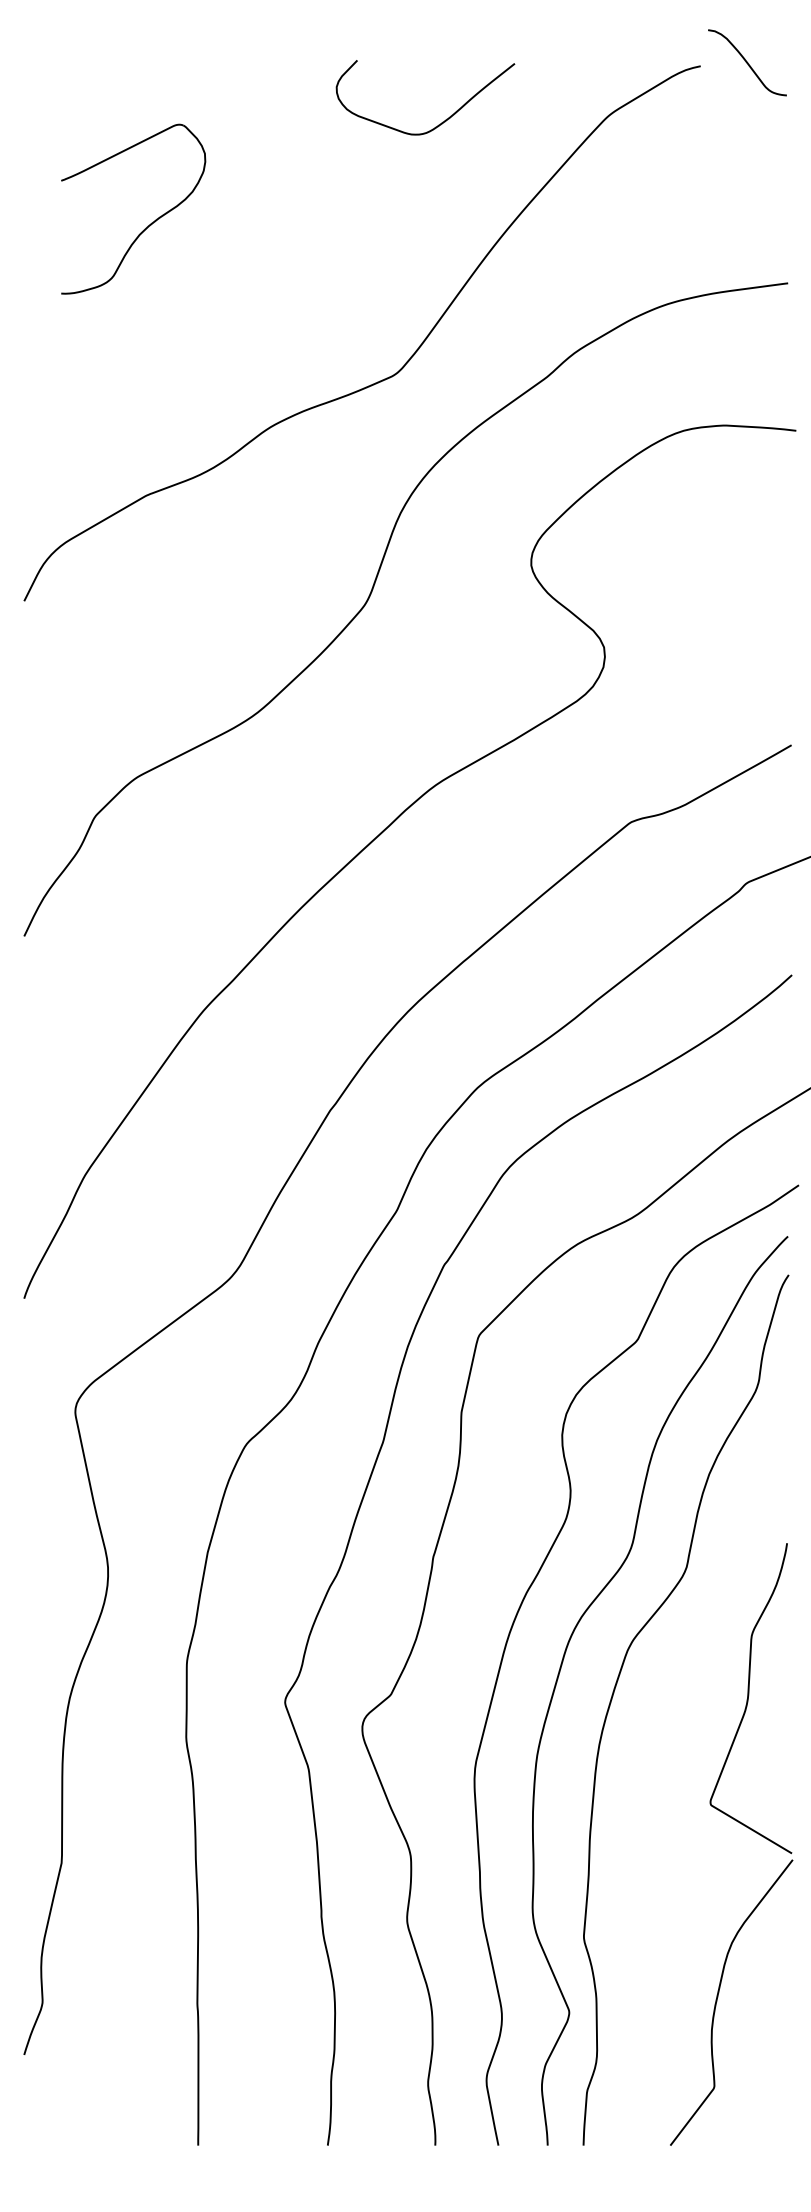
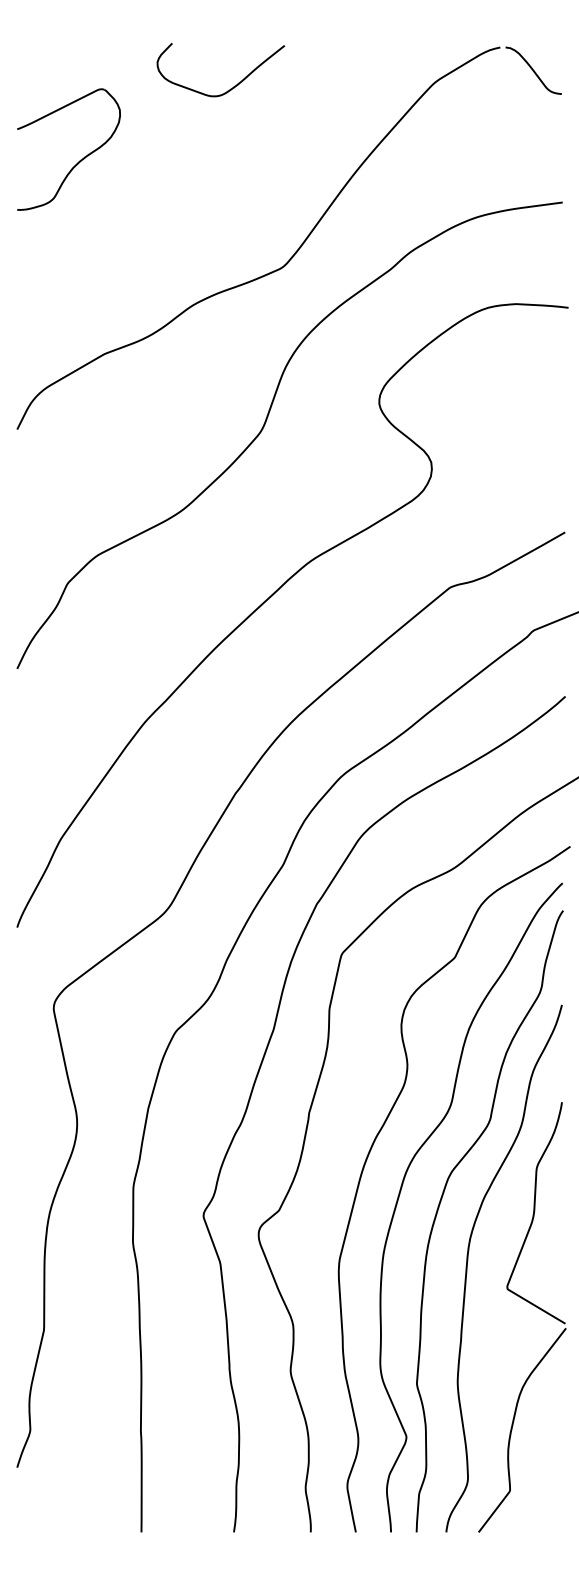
curve: (747, 62) -> (533, 70), moved
curve: (442, 121) -> (233, 86), moved
part: (149, 224) -> (80, 160), moved
curve: (655, 1767) -> (468, 1262), added

